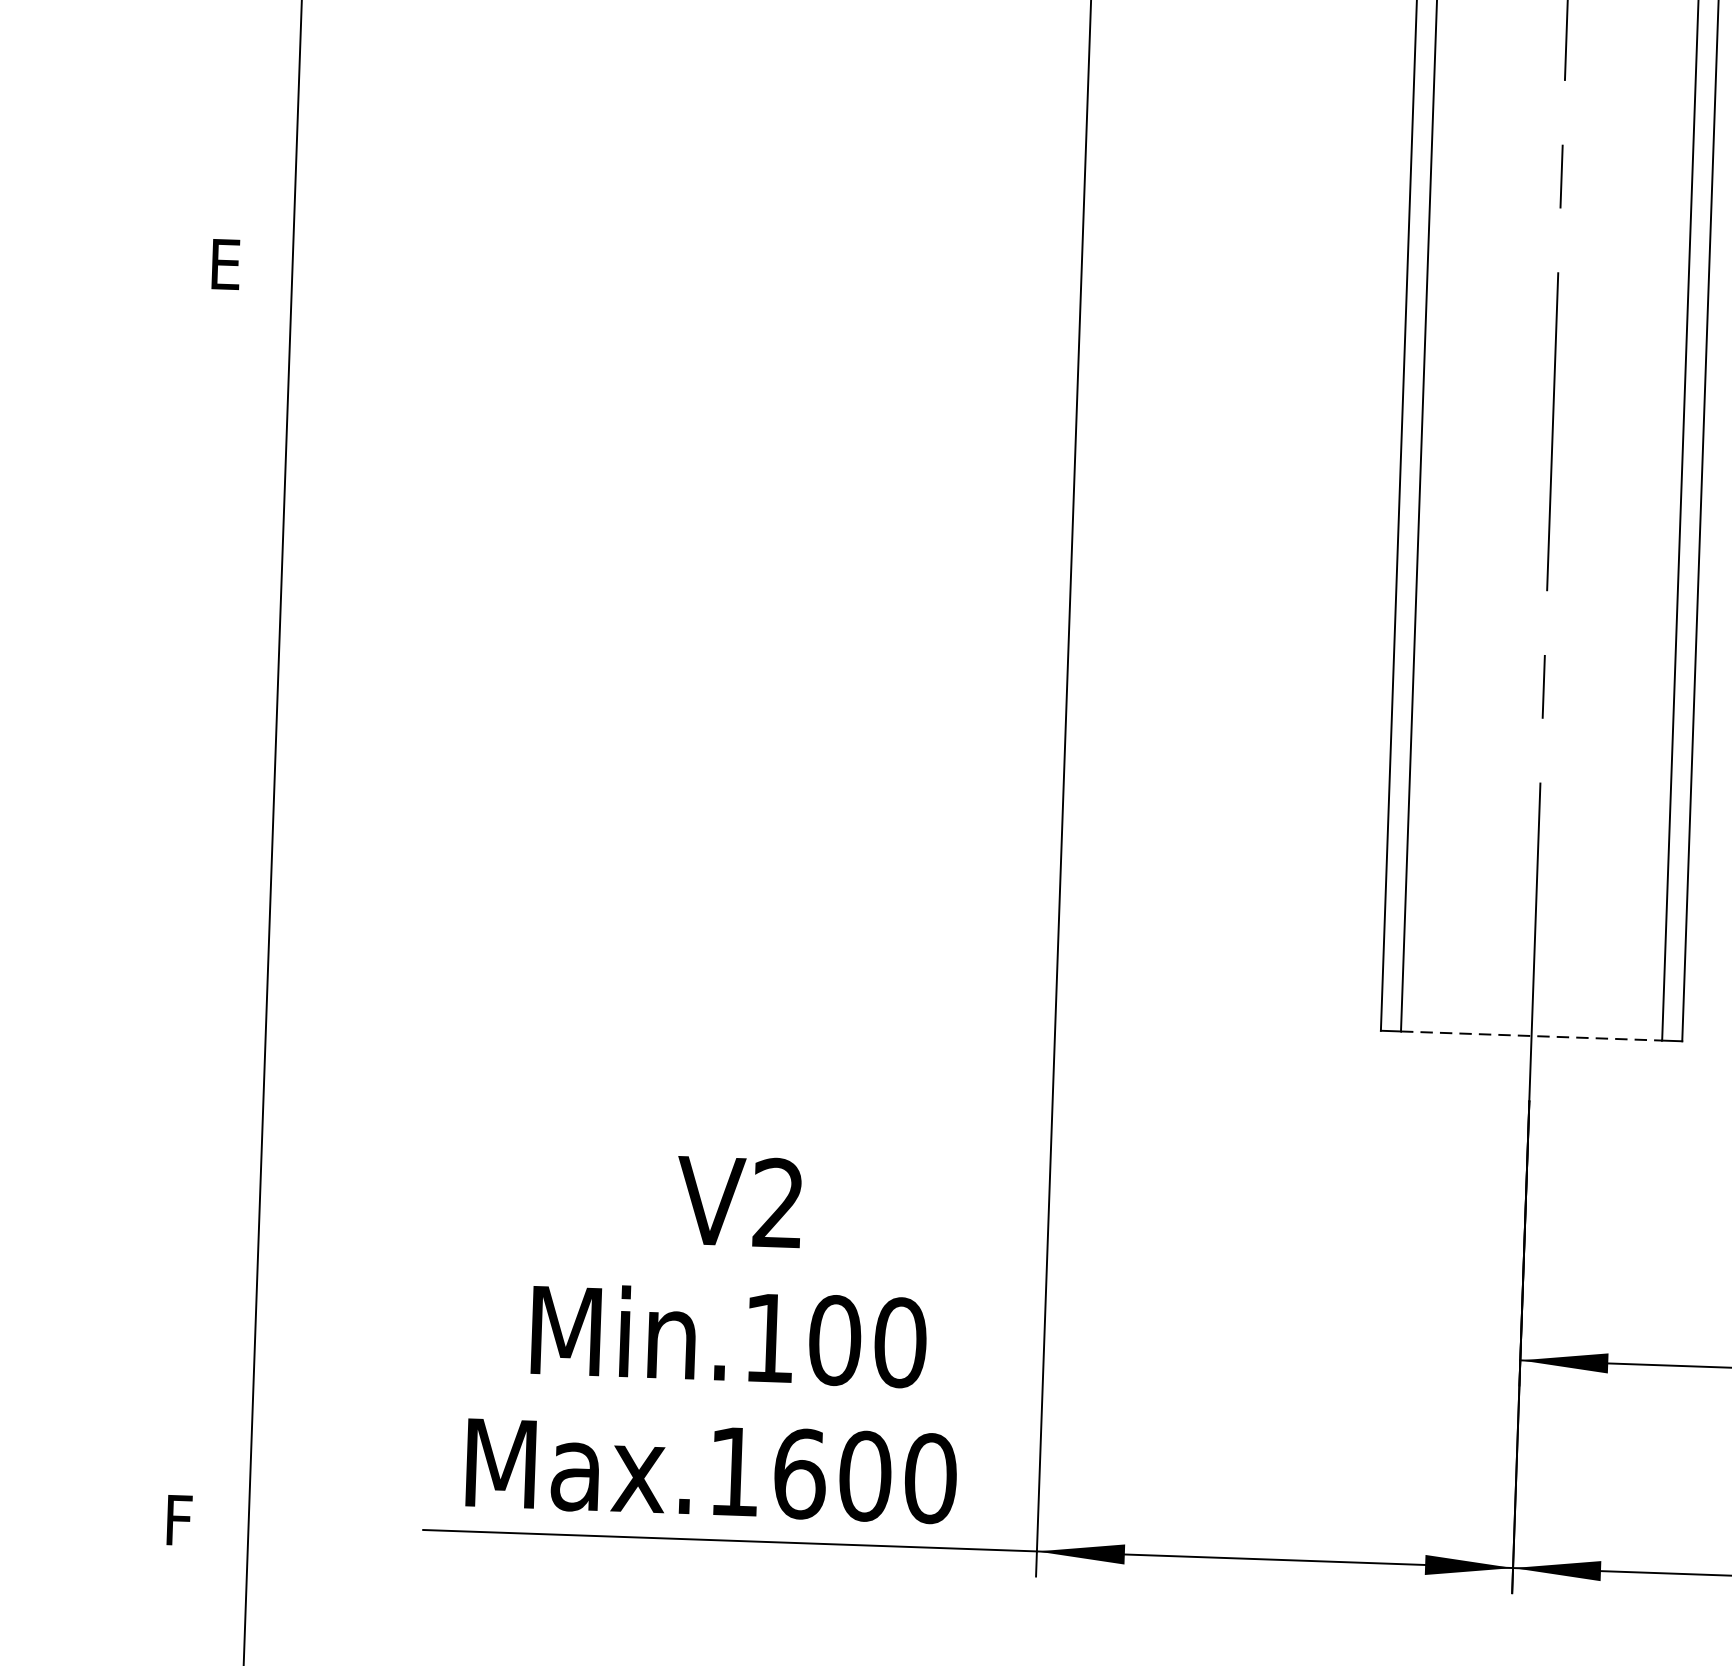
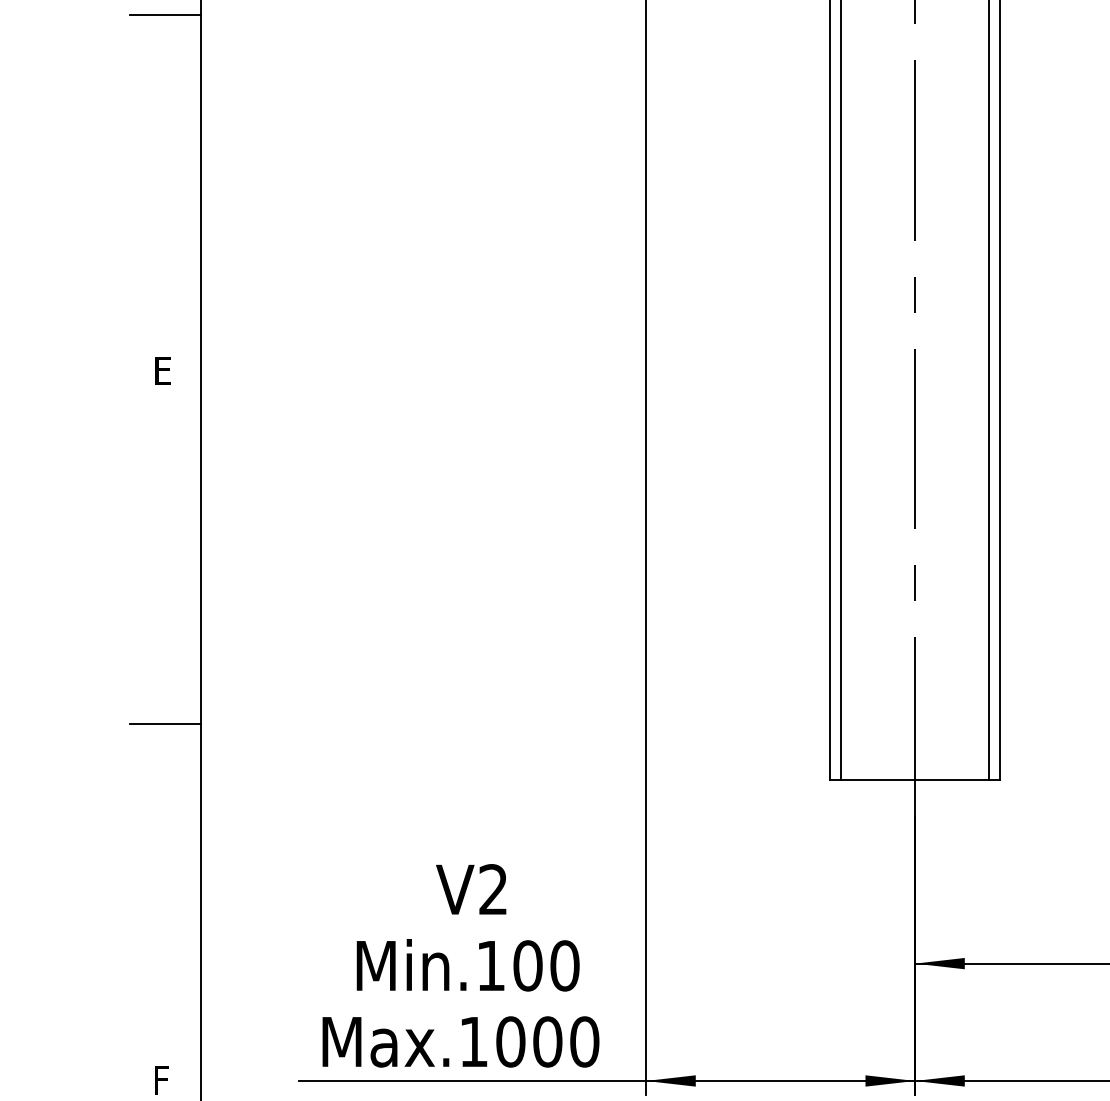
line: (206, 890) -> (164, 724), added
line: (1532, 1036) -> (915, 780), dashed -> solid
text: (799, 1473) -> (510, 1041), Max.1600 -> Max.1000

